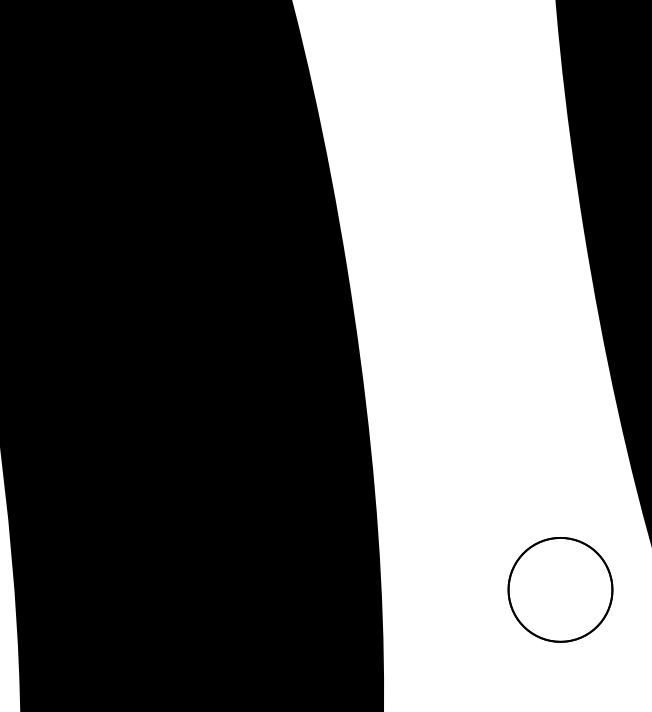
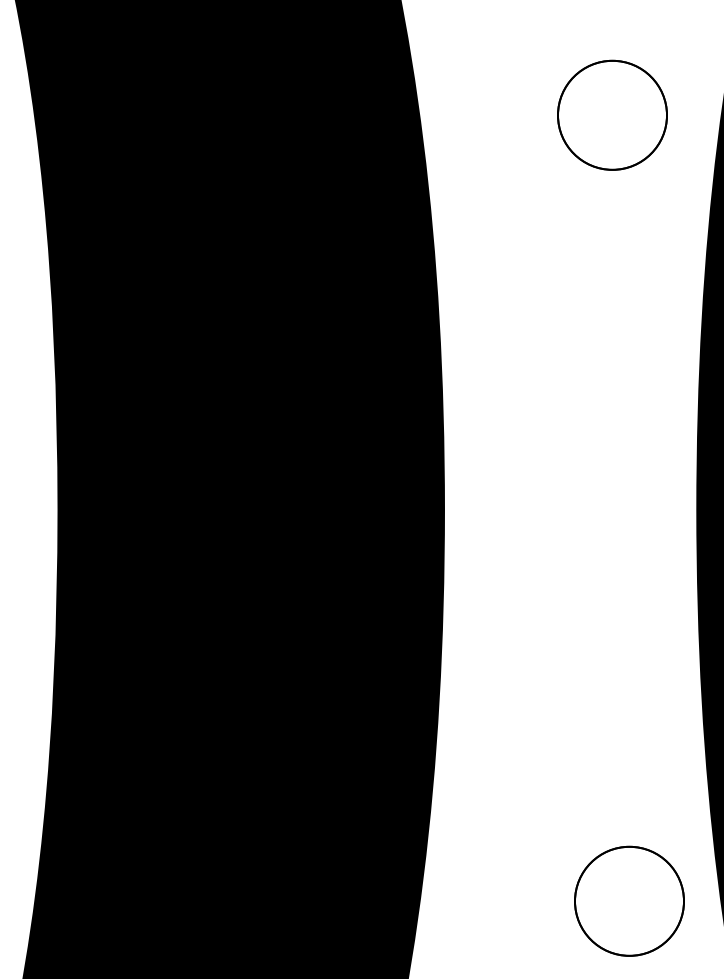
part: (560, 589) -> (629, 900), moved

